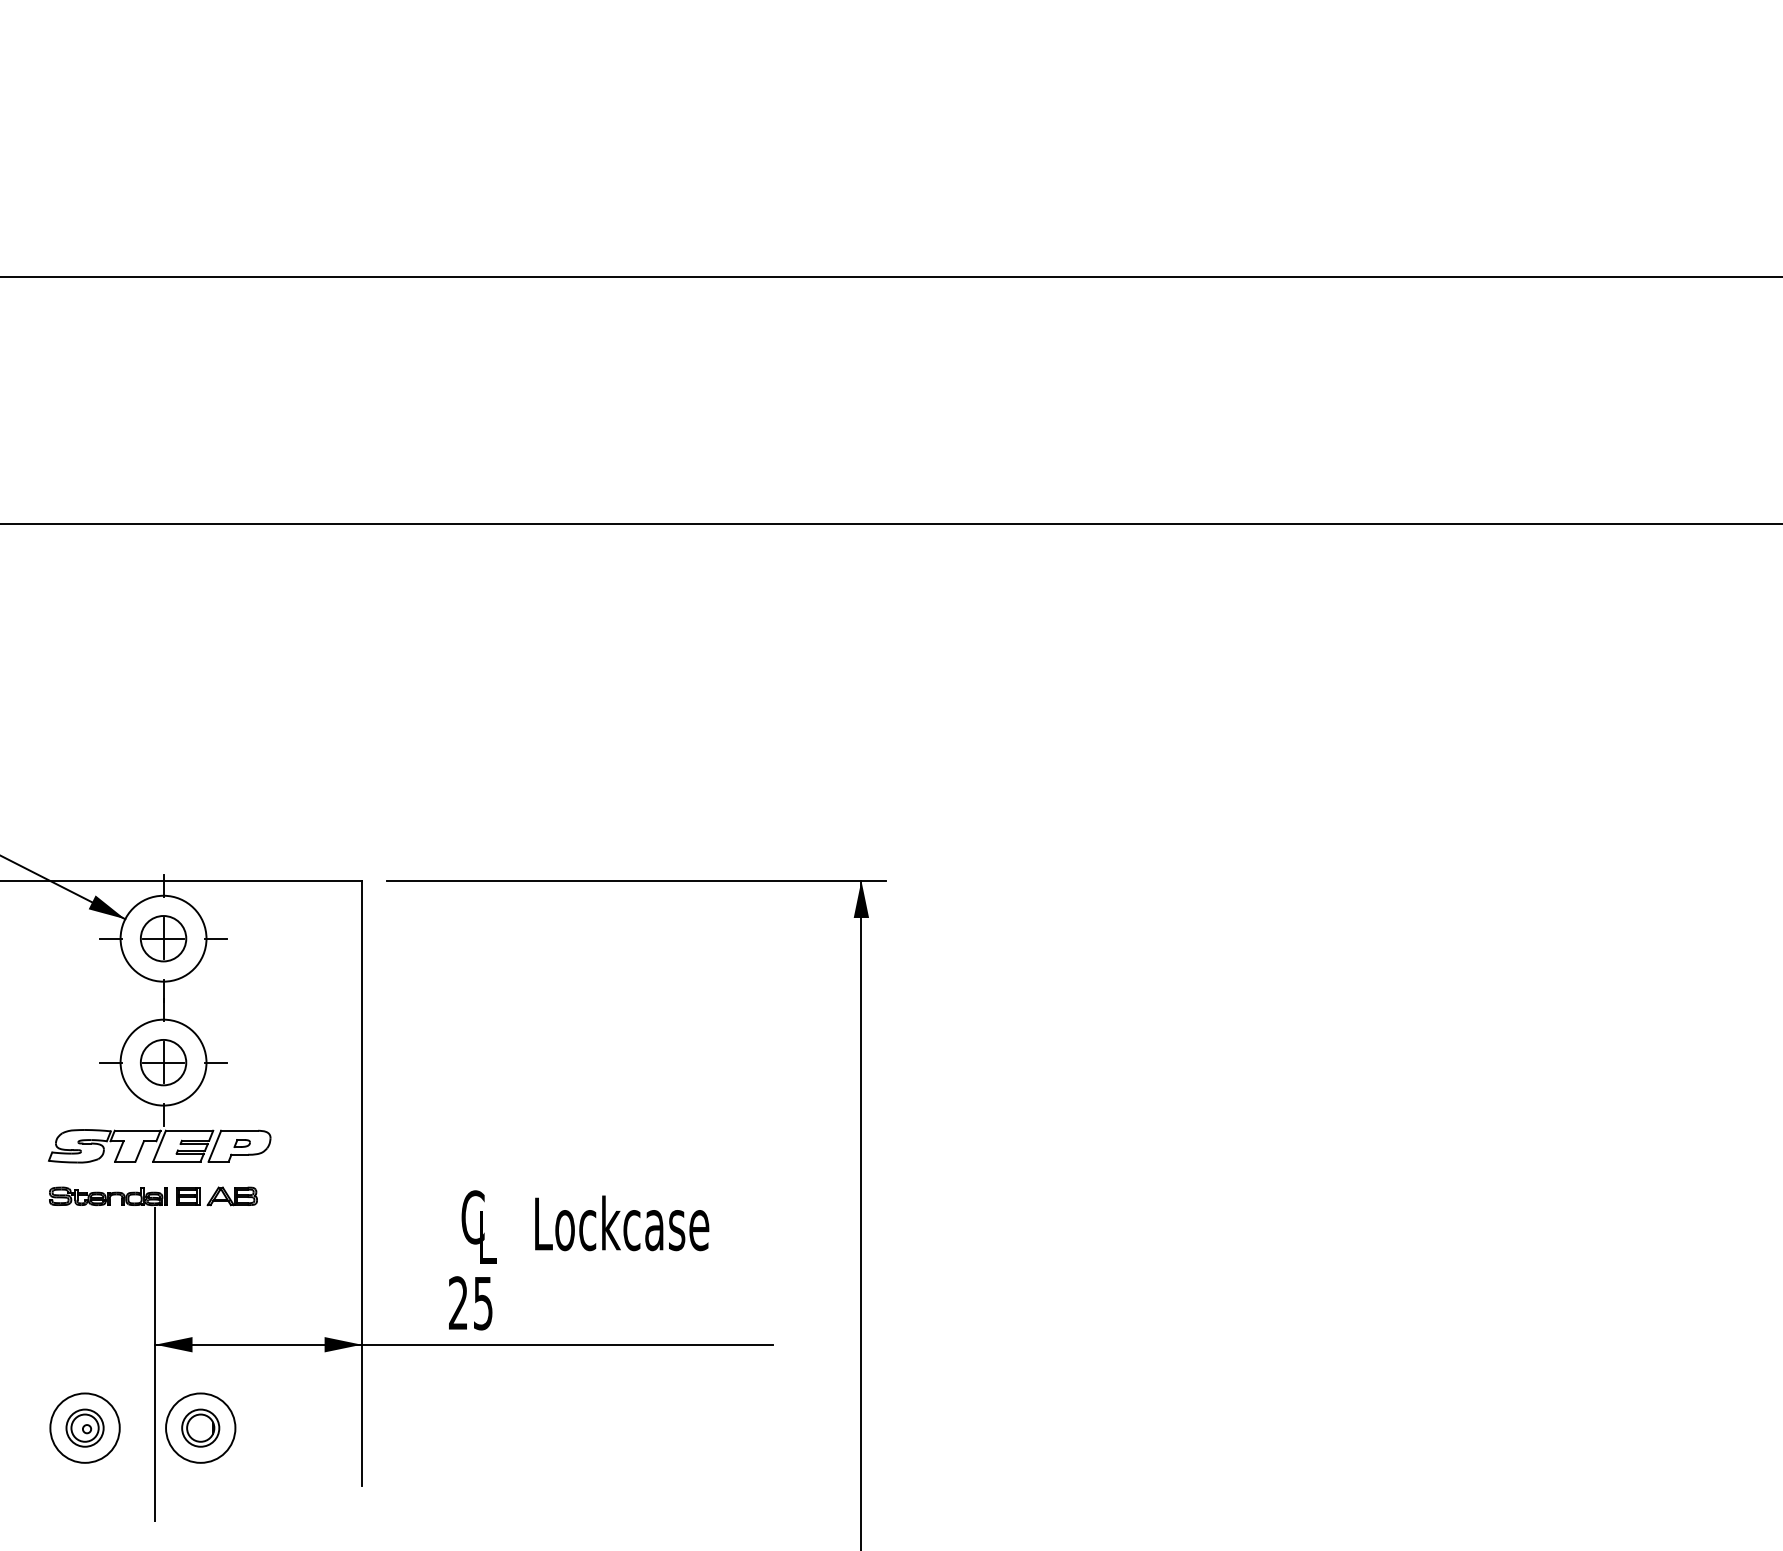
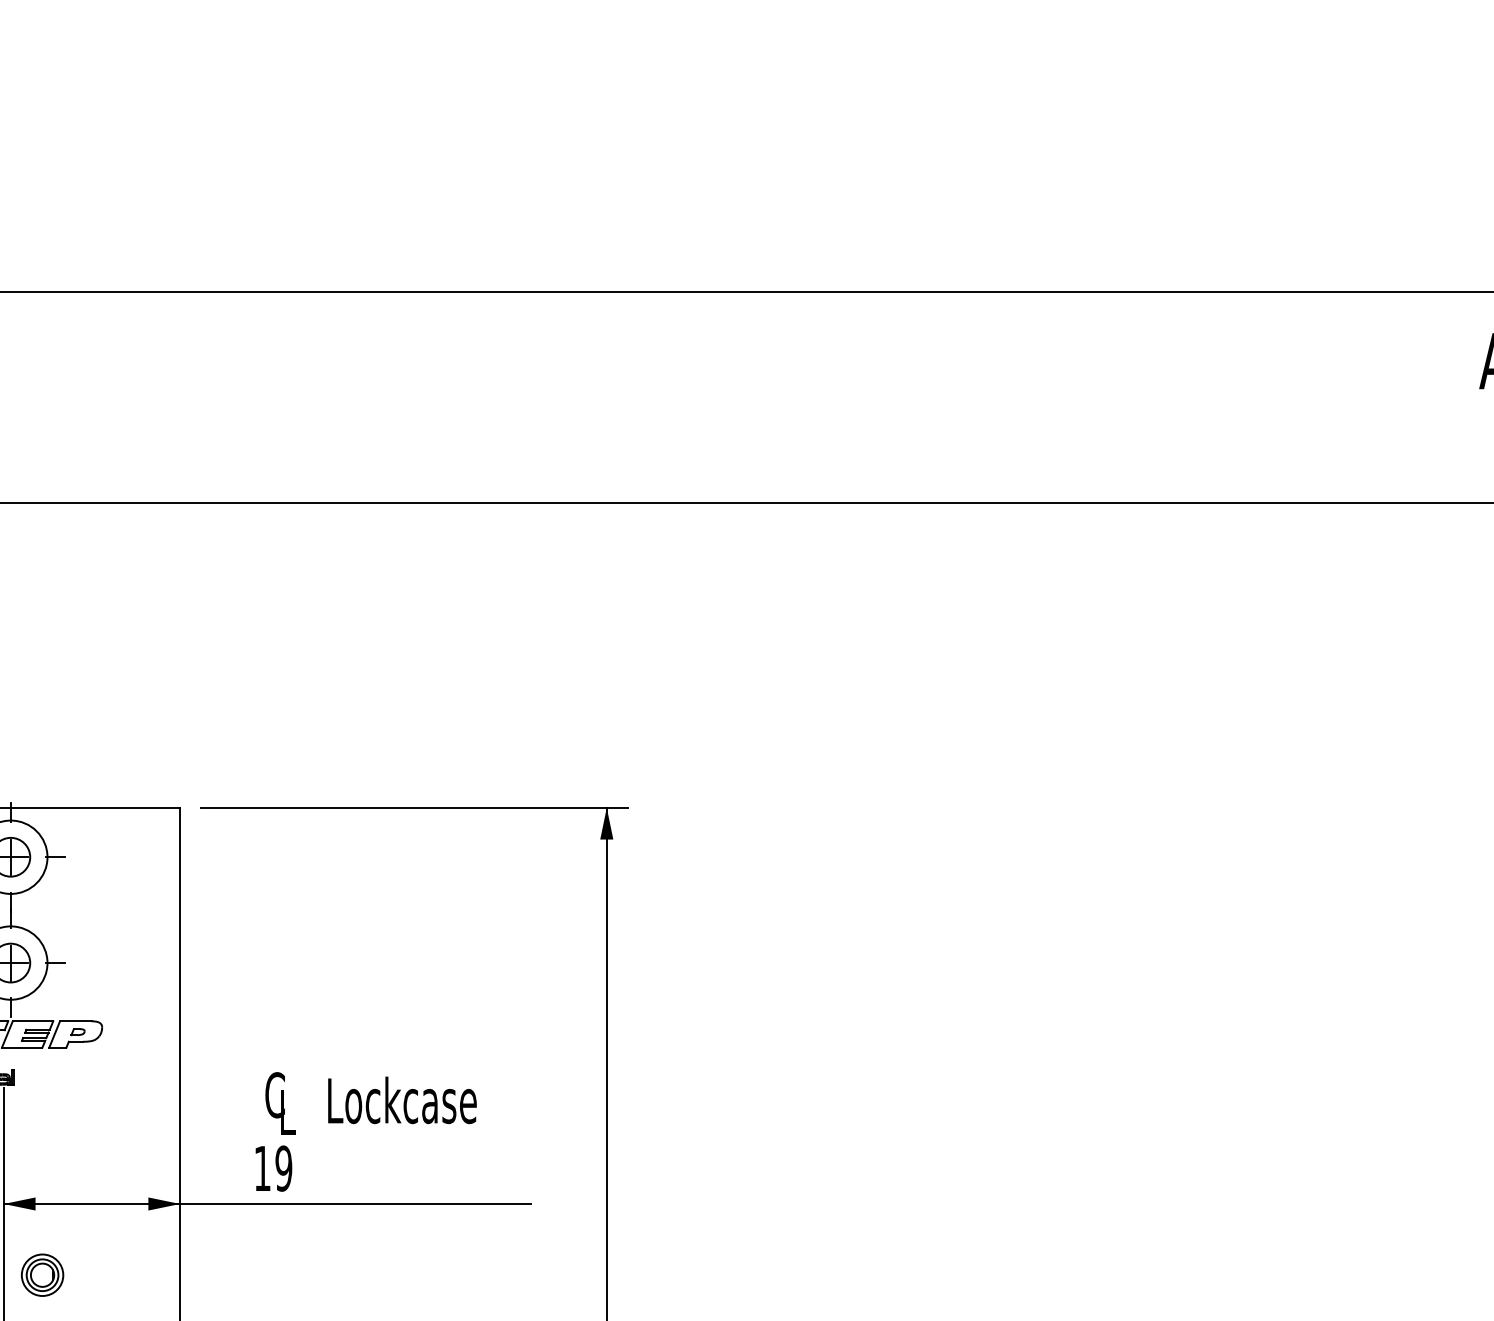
part: (216, 1196) -> (56, 1077), removed
text: (471, 1303) -> (273, 1168), 25 -> 19
circle: (200, 1427) -> (42, 1274), size x0.7

